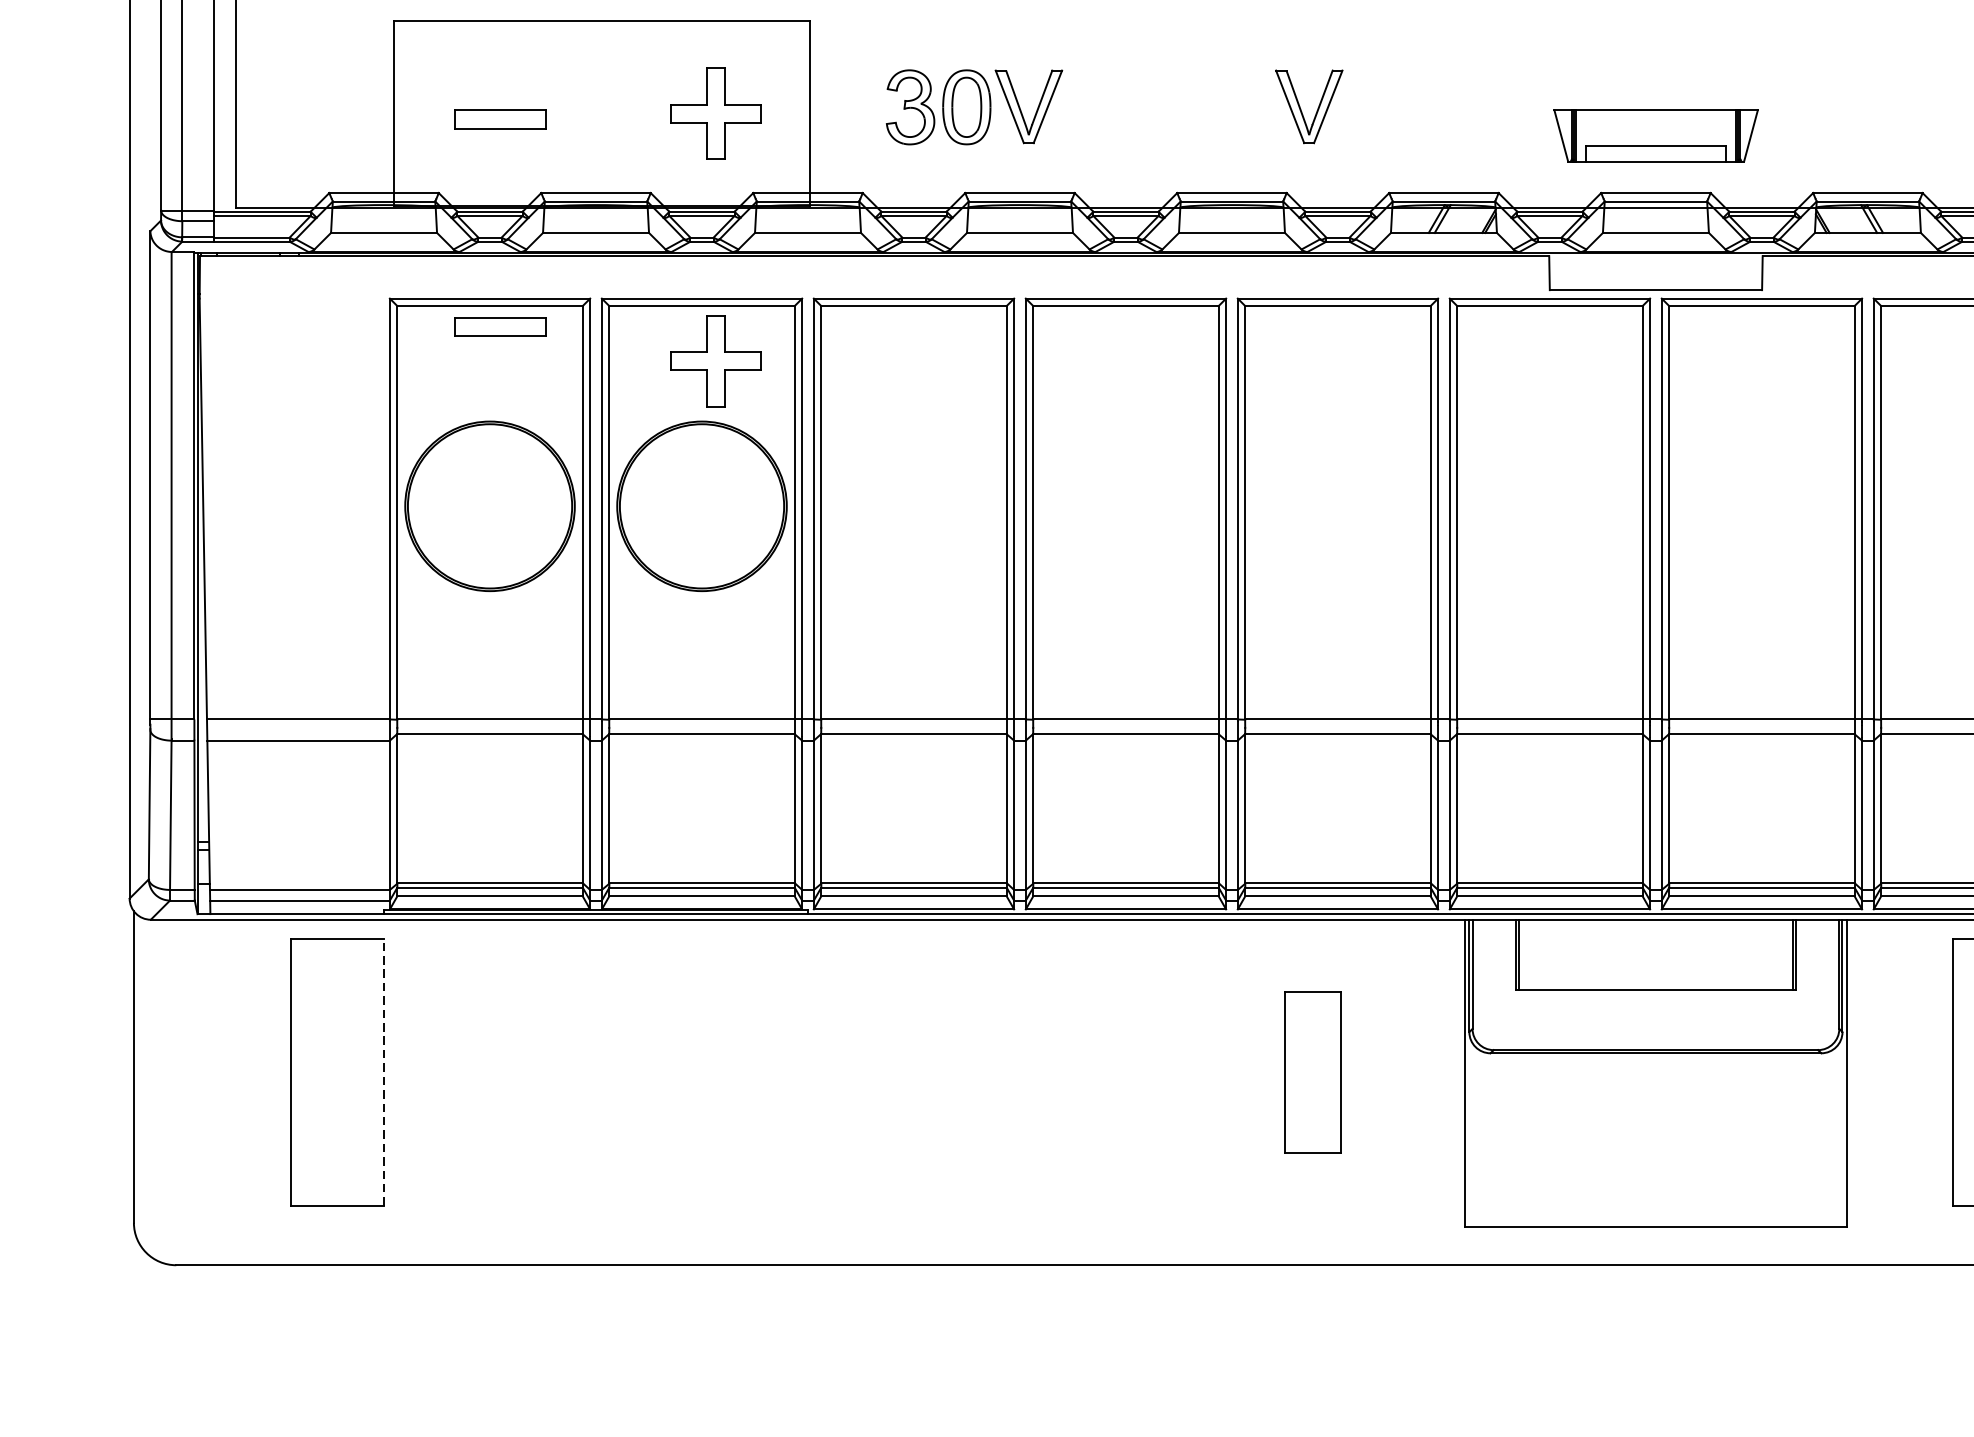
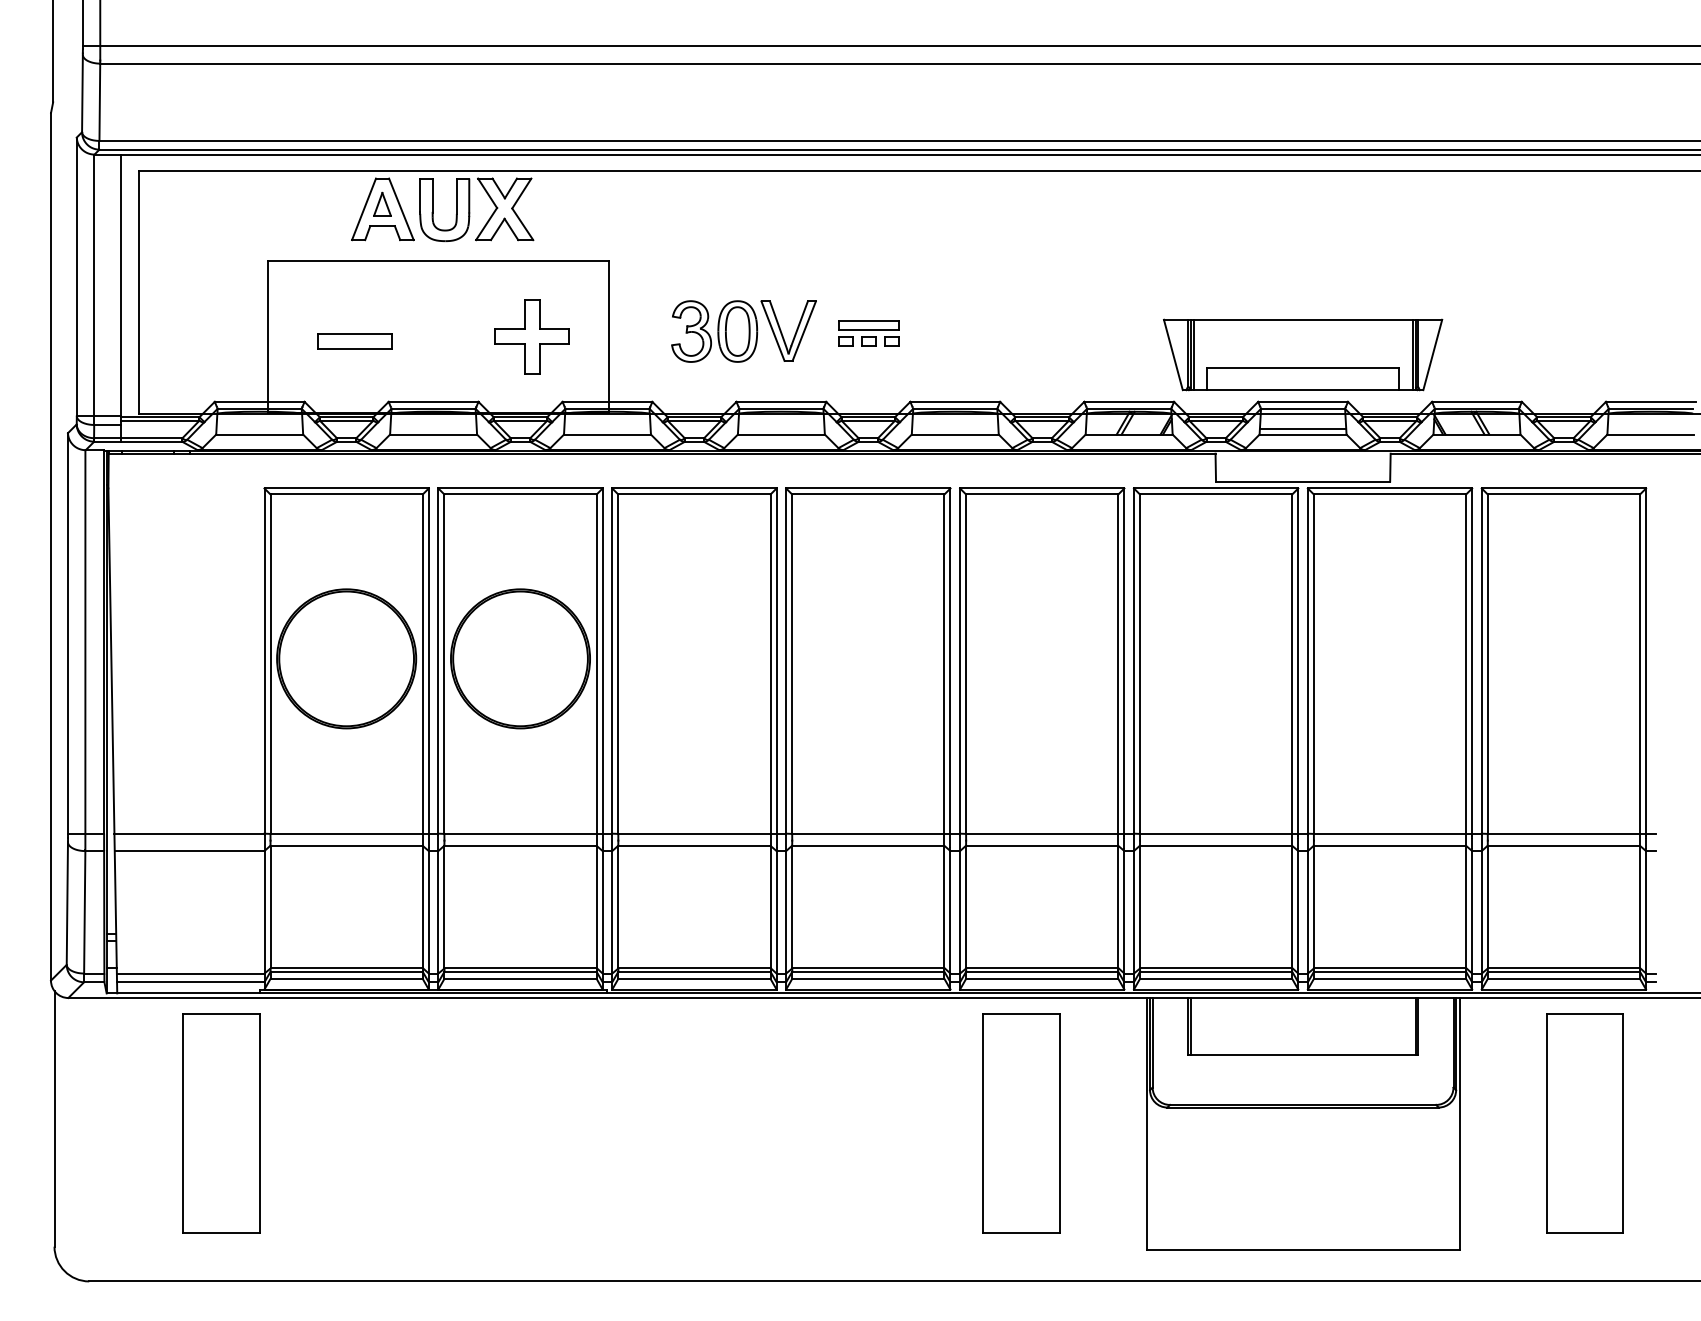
part: (1301, 108) -> (1012, 332), removed
part: (1126, 109) -> (868, 333), added
part: (1656, 135) -> (1303, 354), size x1.67
line: (1655, 225) -> (1302, 428), added
part: (499, 326) -> (354, 511), removed
part: (715, 360) -> (531, 539), removed
line: (383, 1072) -> (259, 1123), dashed -> solid
part: (1312, 1072) -> (1021, 1123), size x1.67

